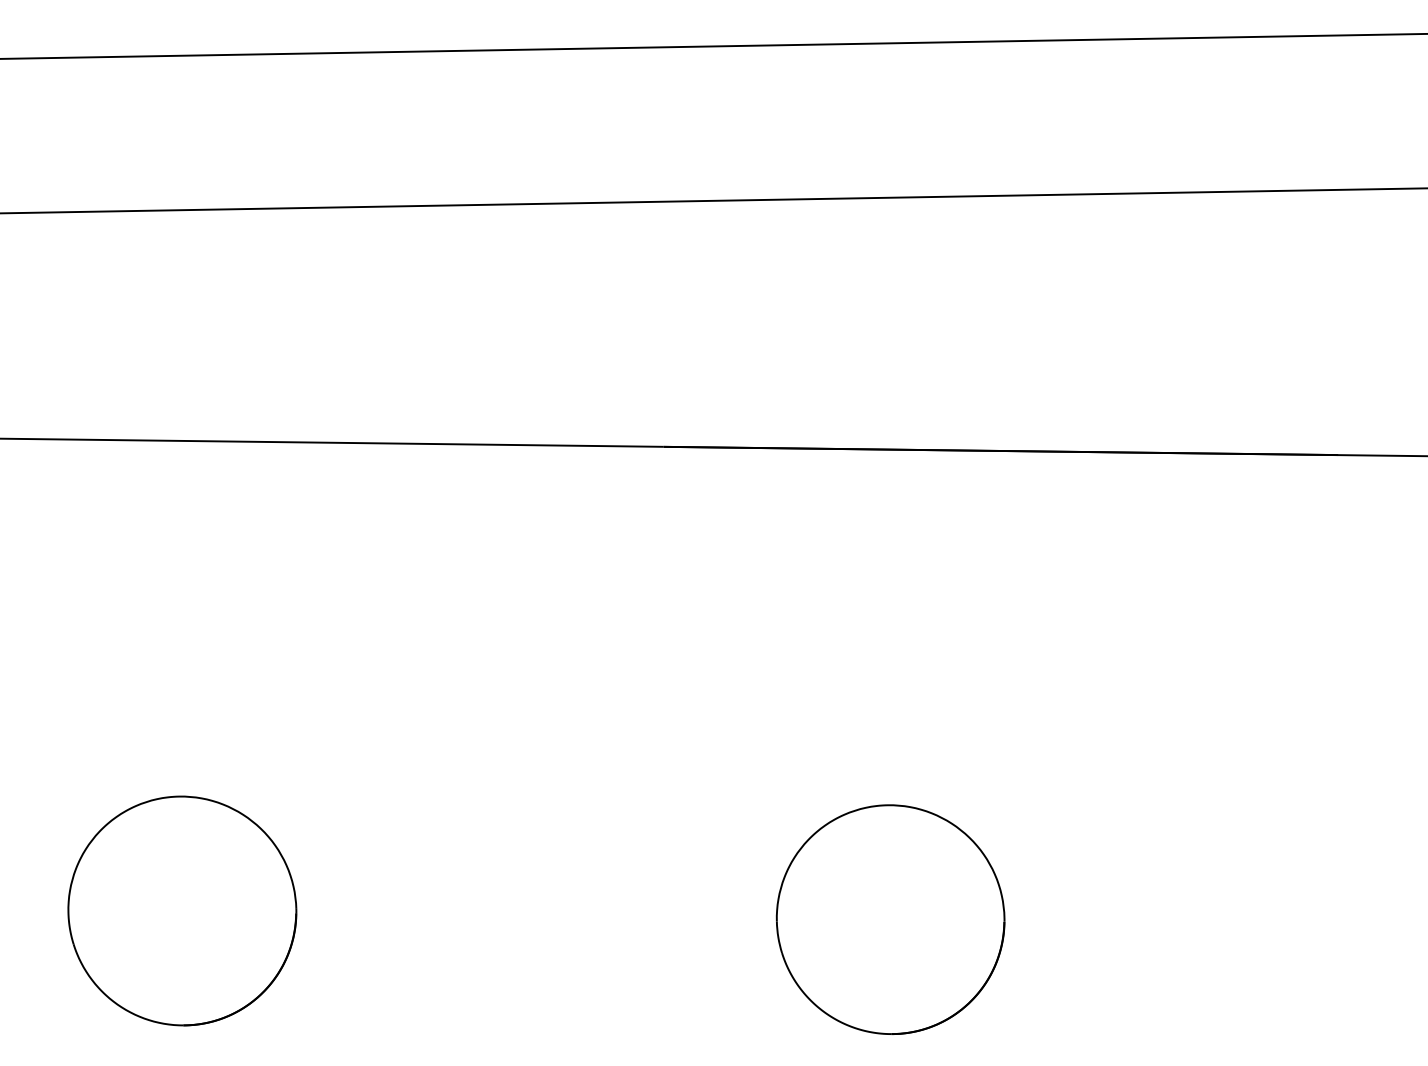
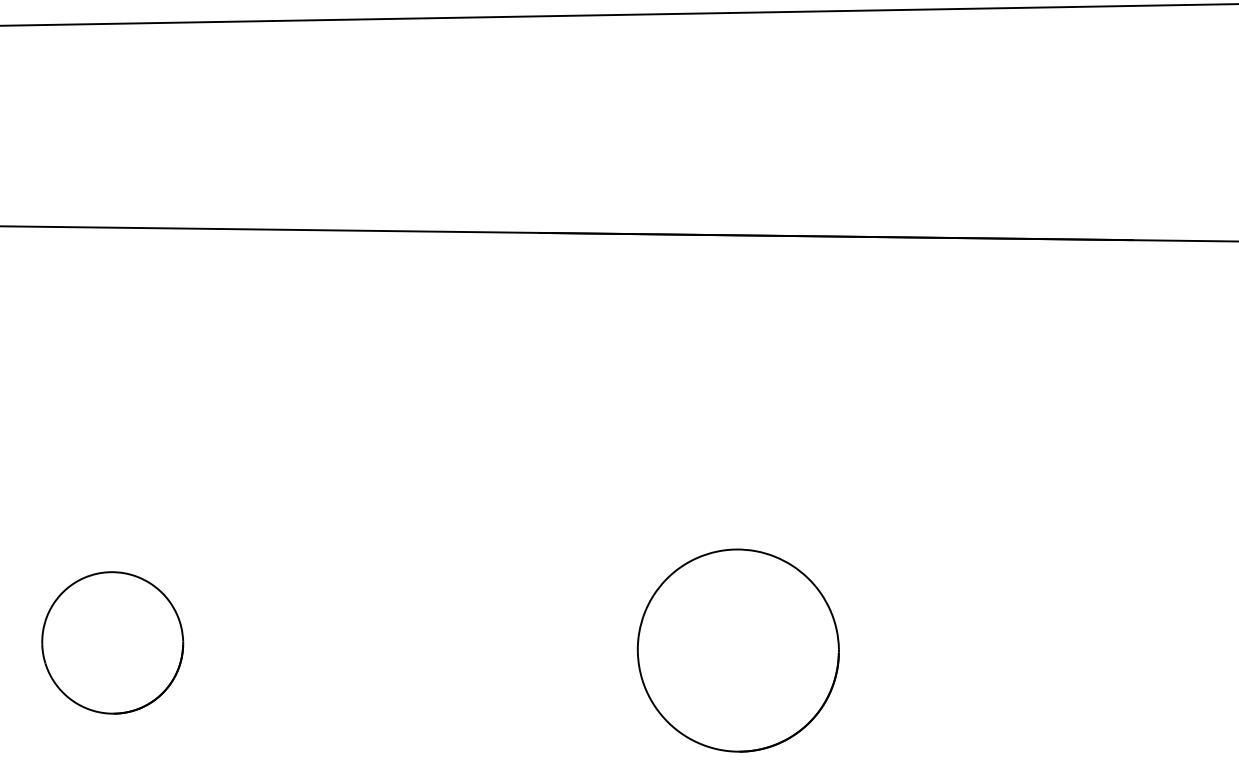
part: (182, 910) -> (112, 642), size x0.7

